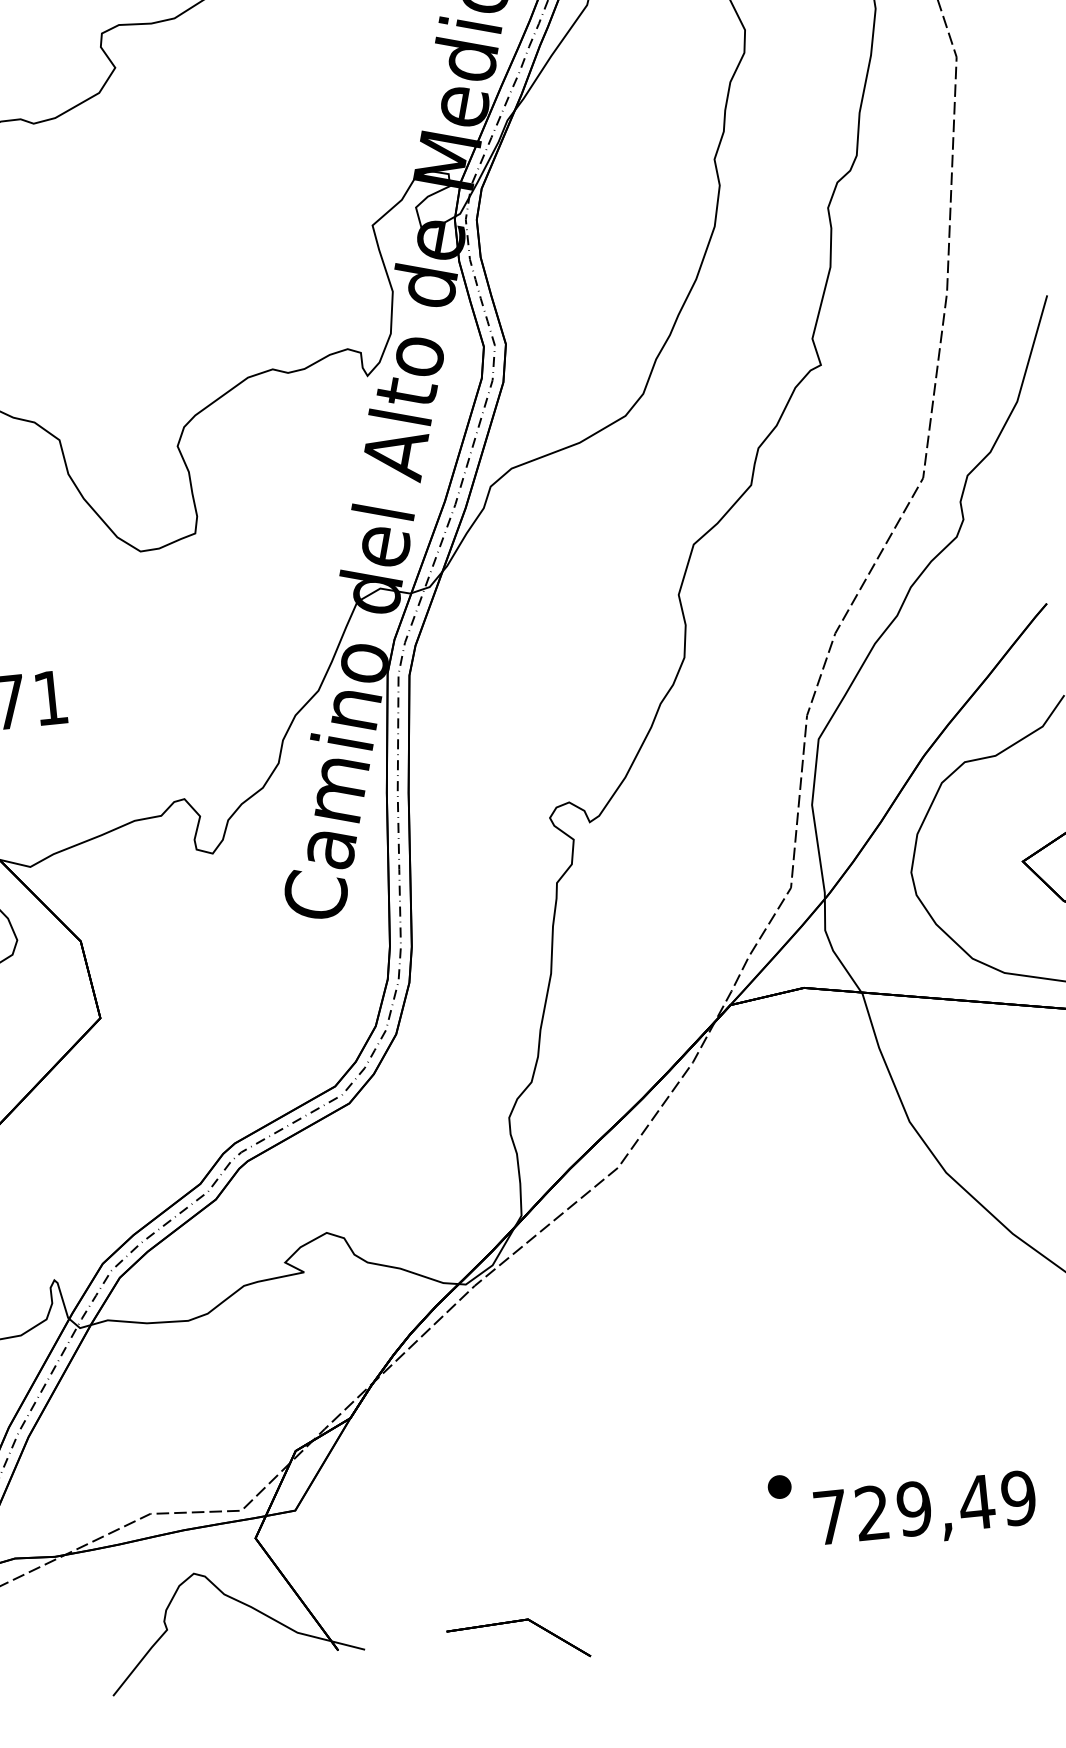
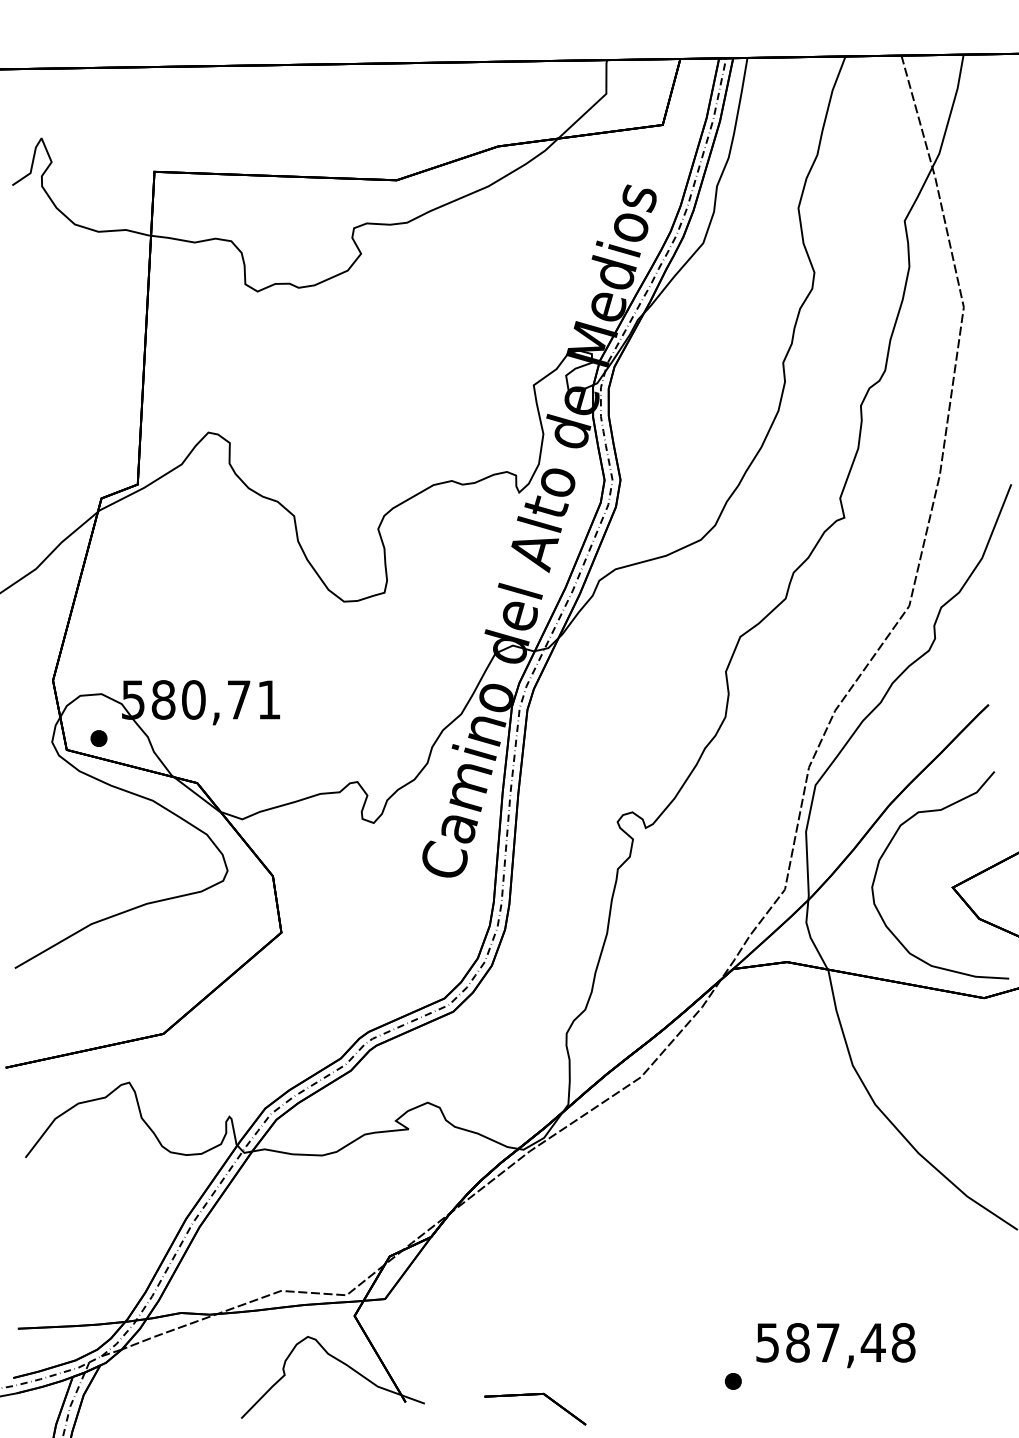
part: (779, 1487) -> (733, 1381), moved
text: (924, 1507) -> (835, 1342), 729,49 -> 587,48

